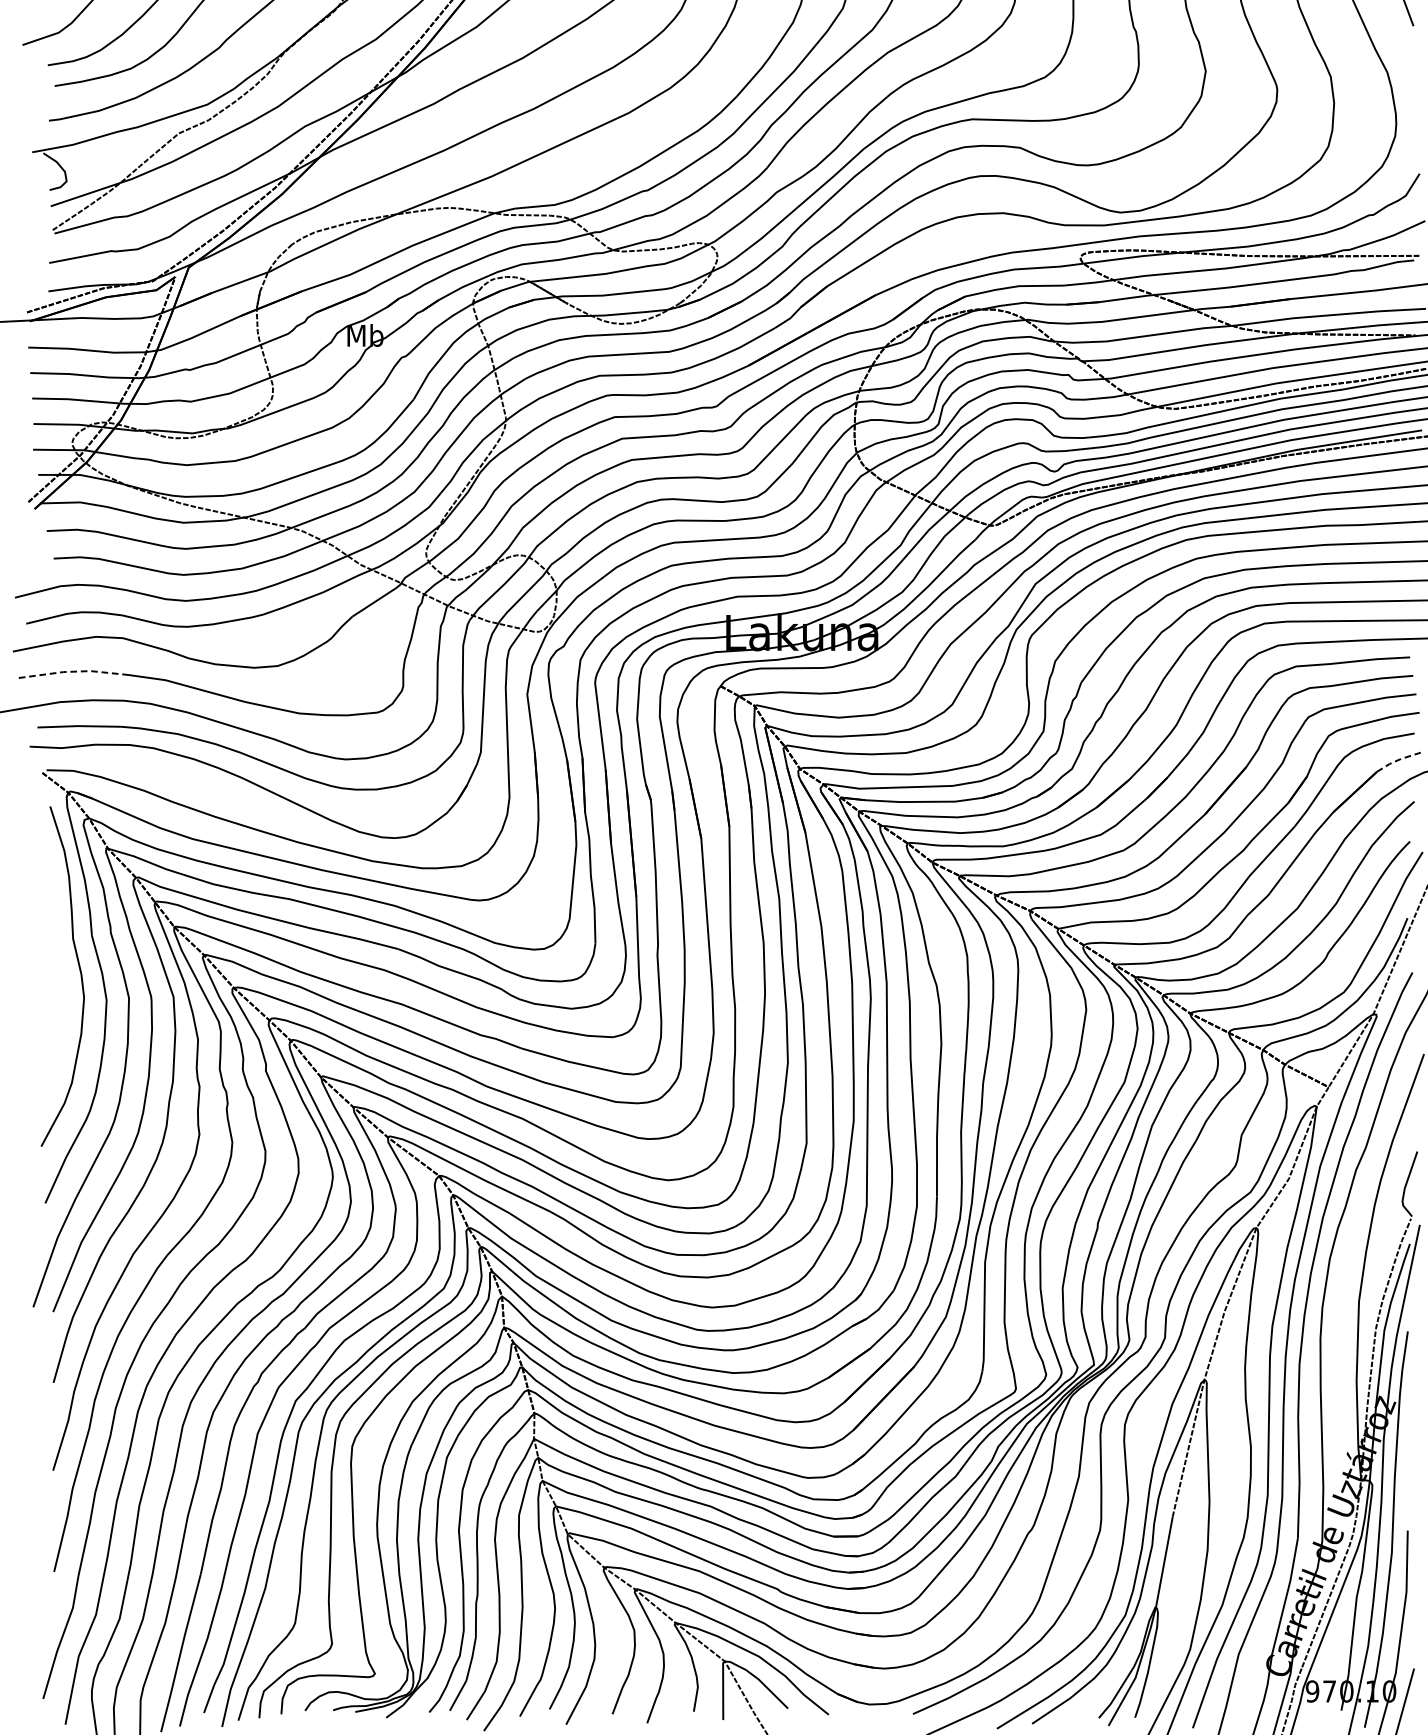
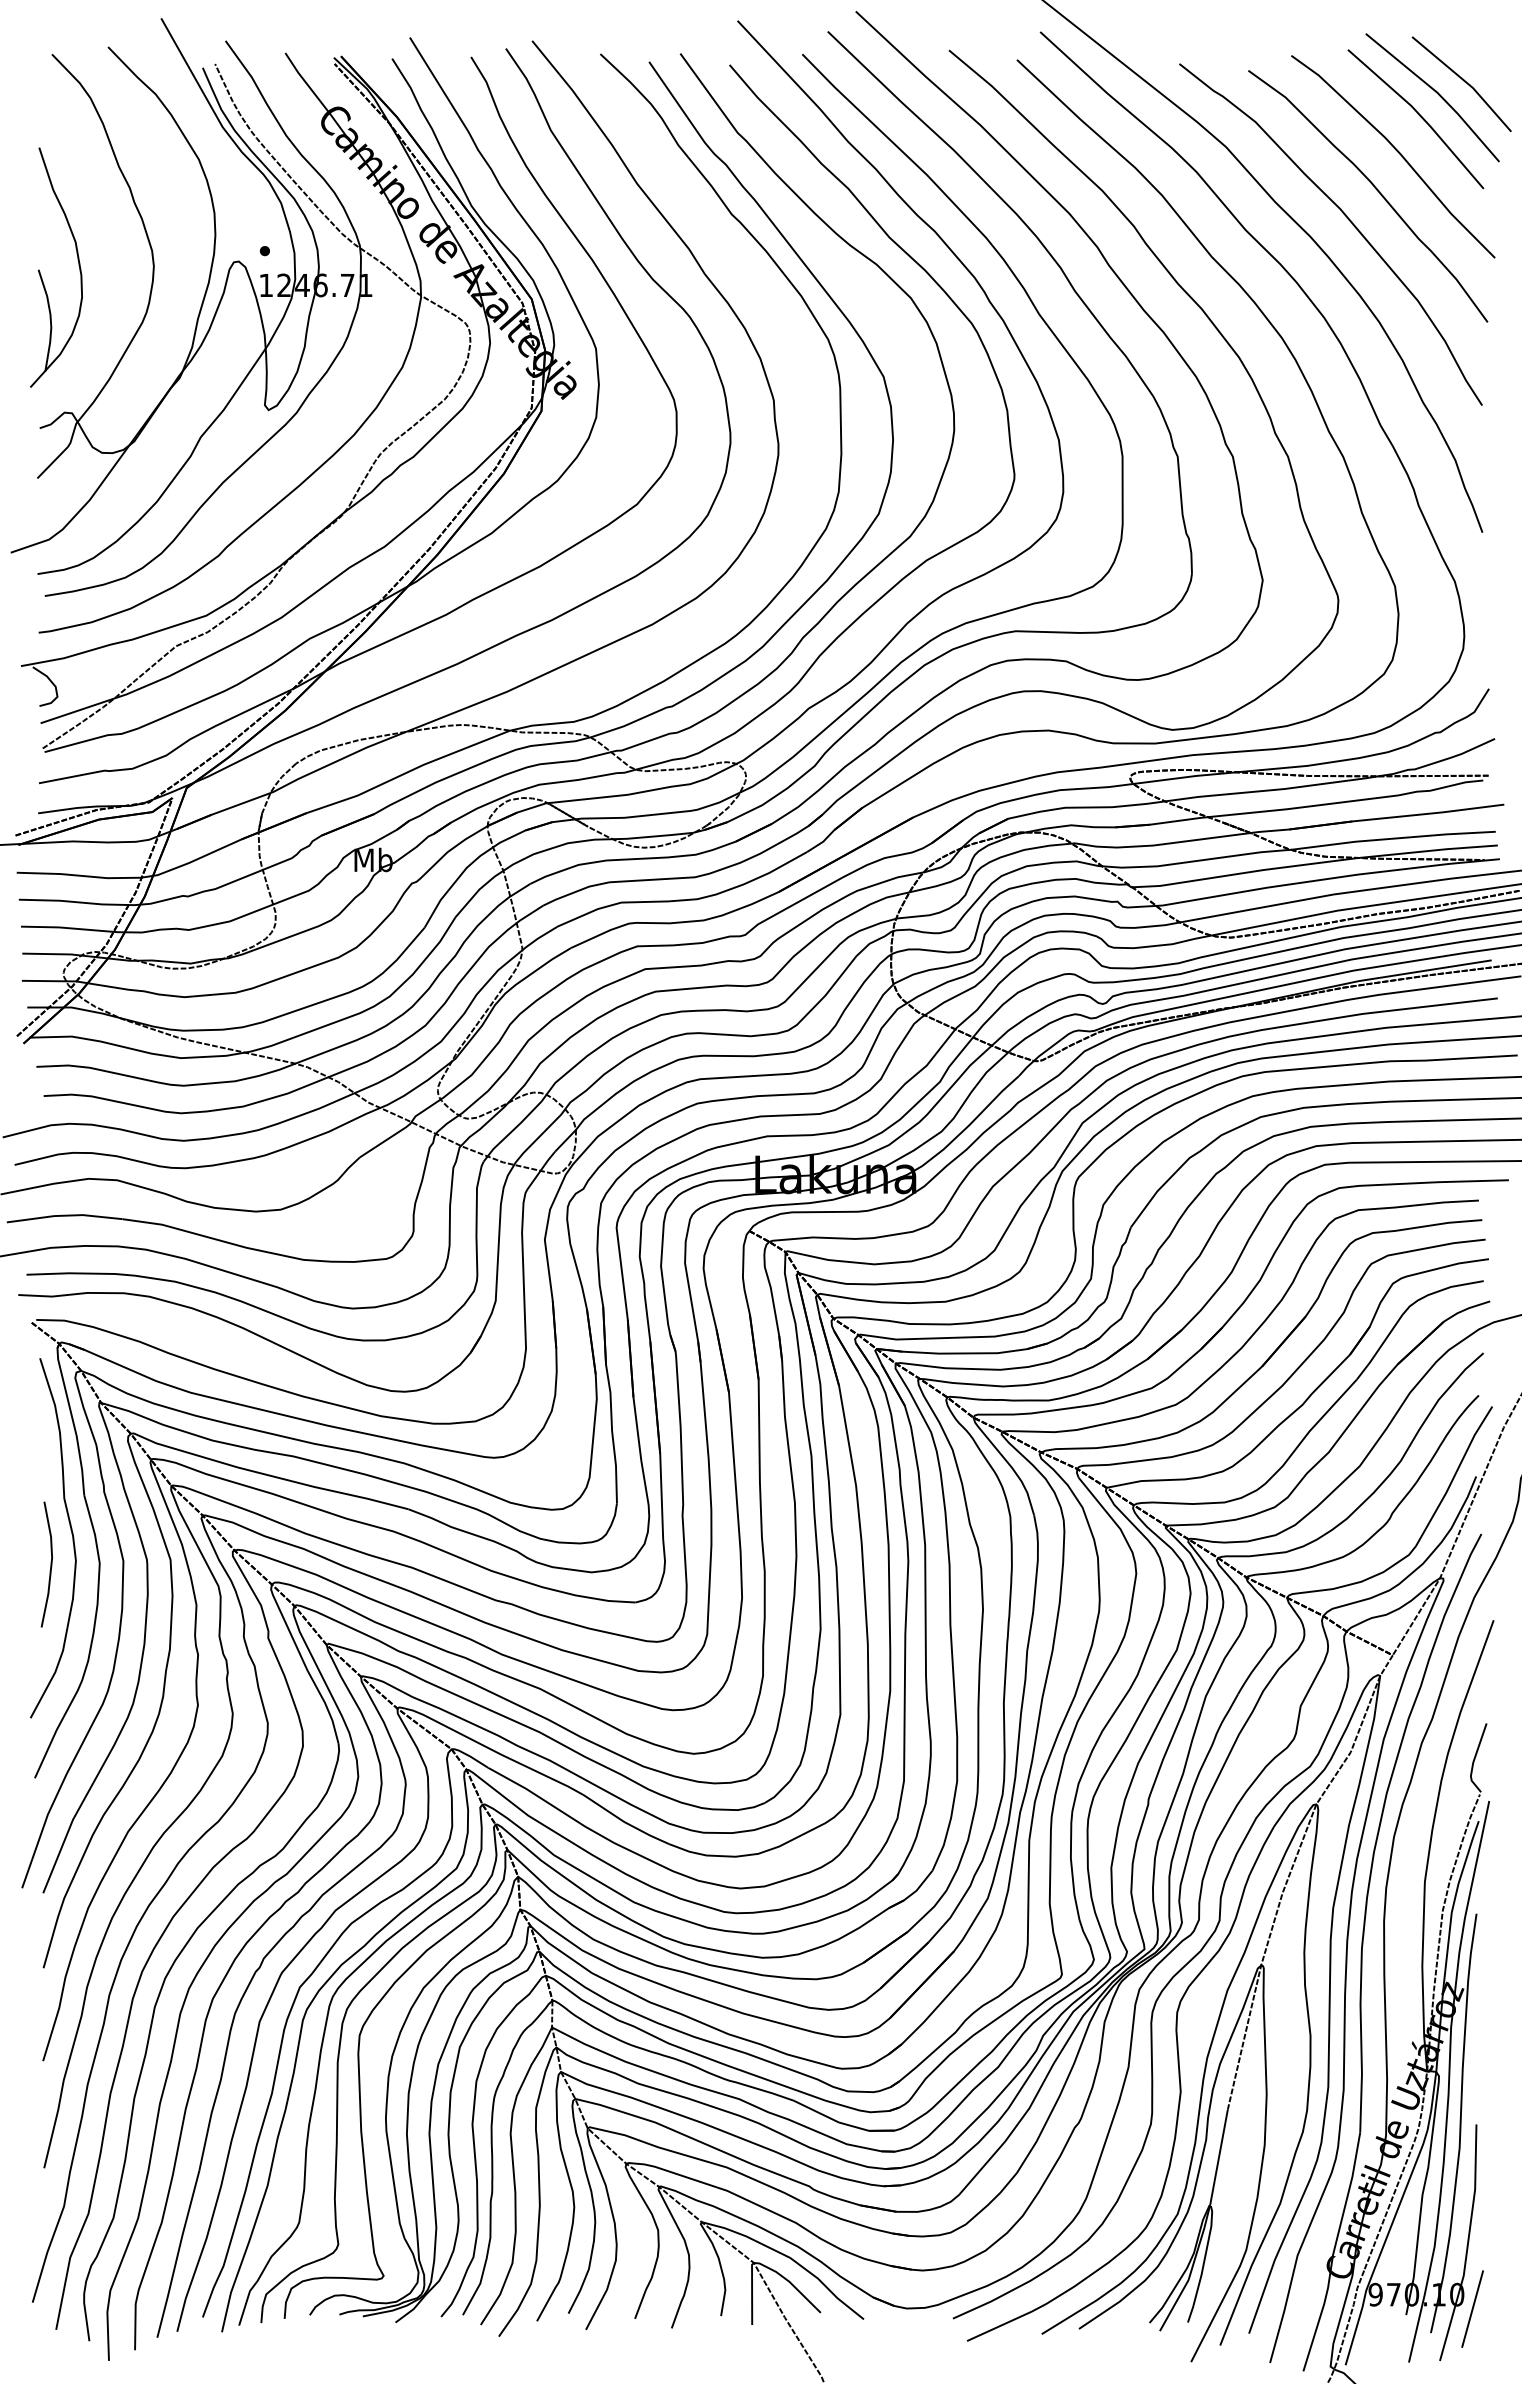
line: (74, 671) -> (65, 1215), dashed -> solid
line: (1398, 760) -> (1466, 1309), dashed -> solid
line: (60, 1001) -> (50, 1564), added

